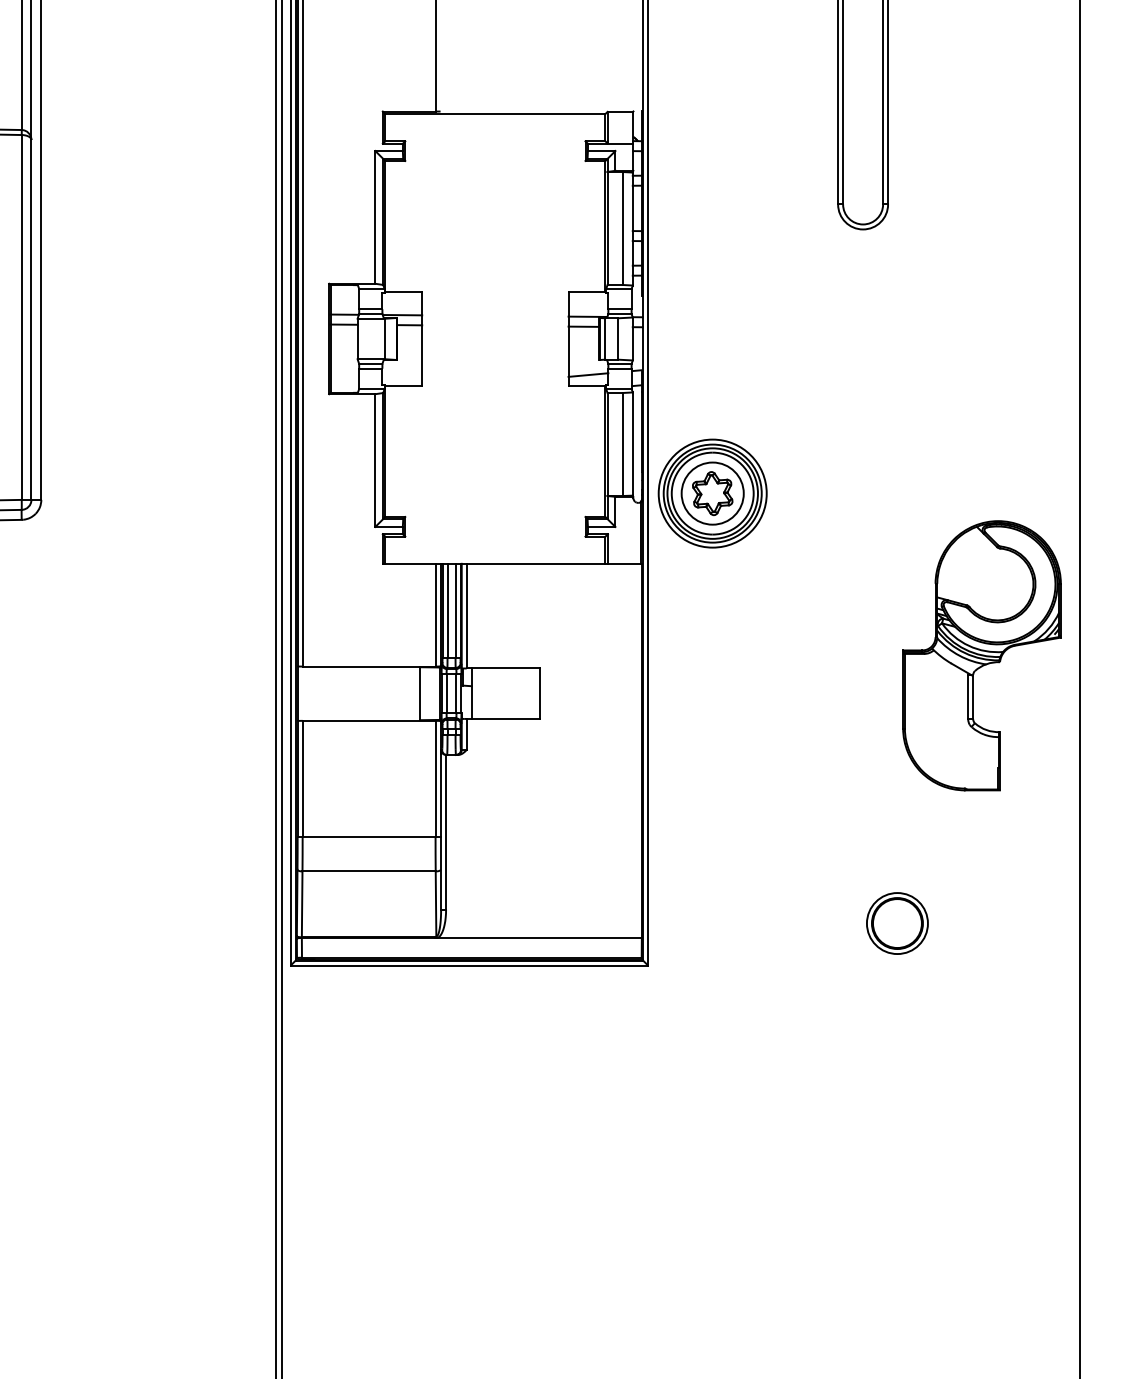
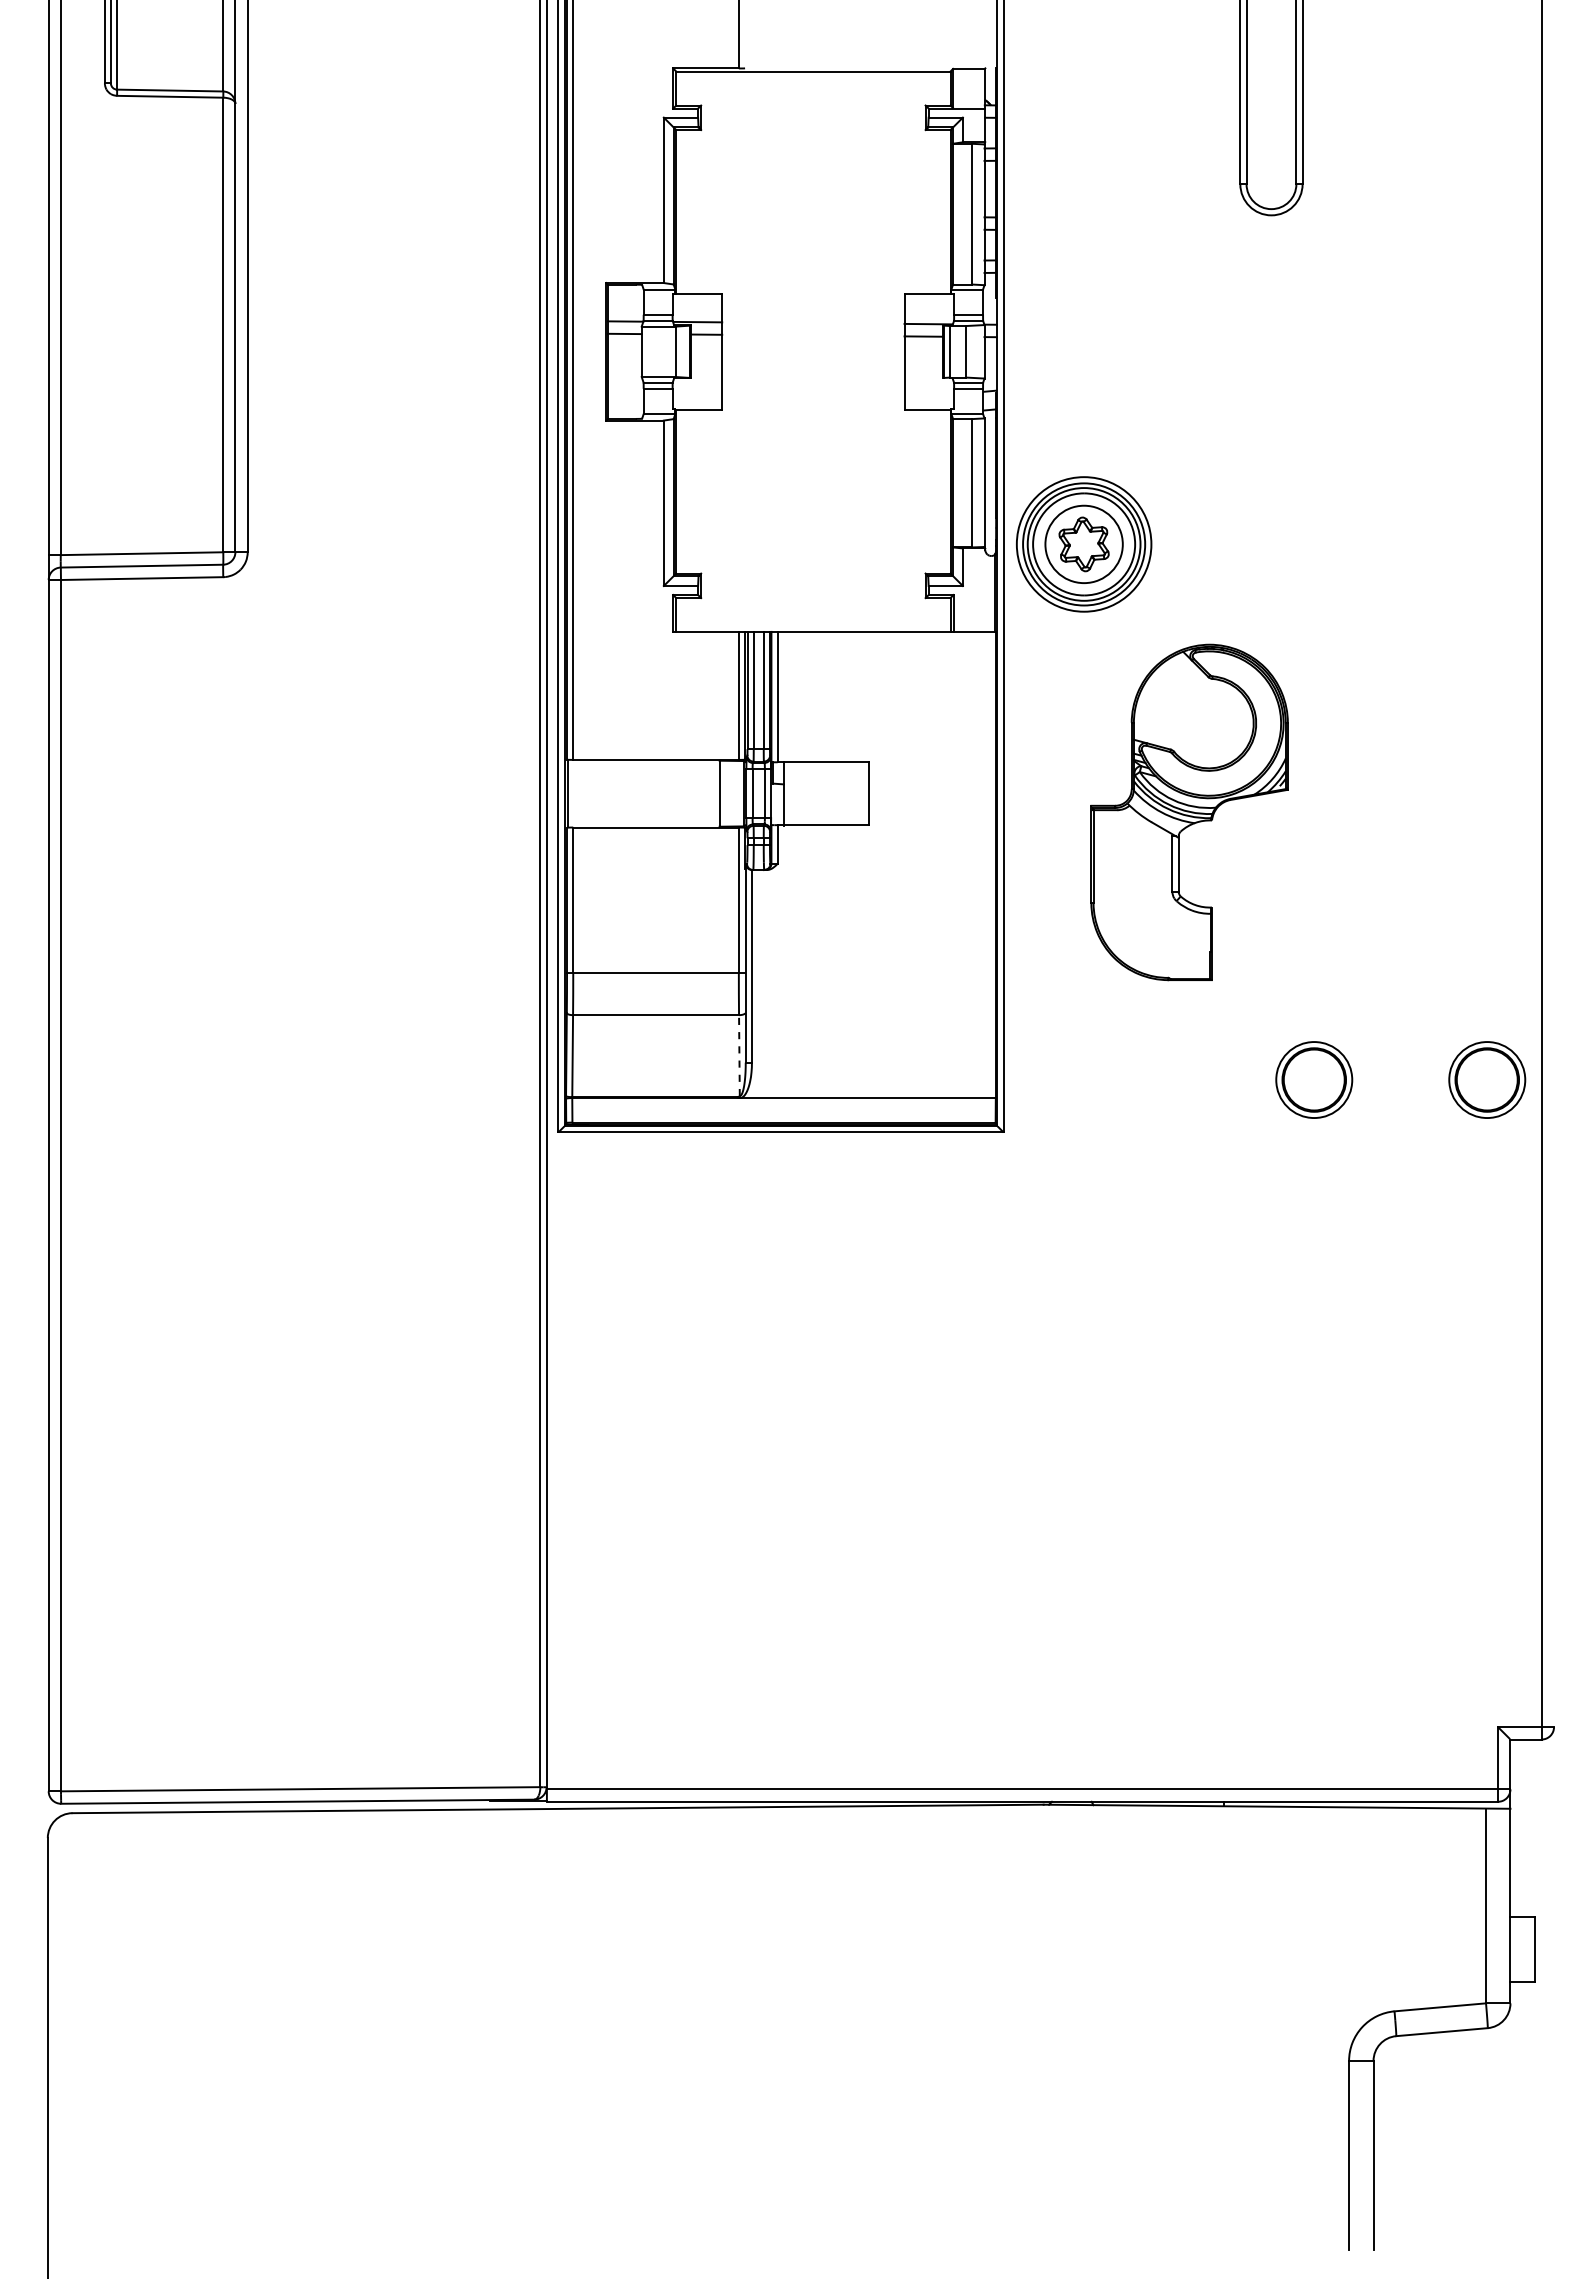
line: (588, 374) -> (929, 396), removed
part: (981, 655) -> (1189, 812), moved
line: (436, 903) -> (739, 1055), solid -> dashed
part: (1036, 923) -> (1487, 1079), added

